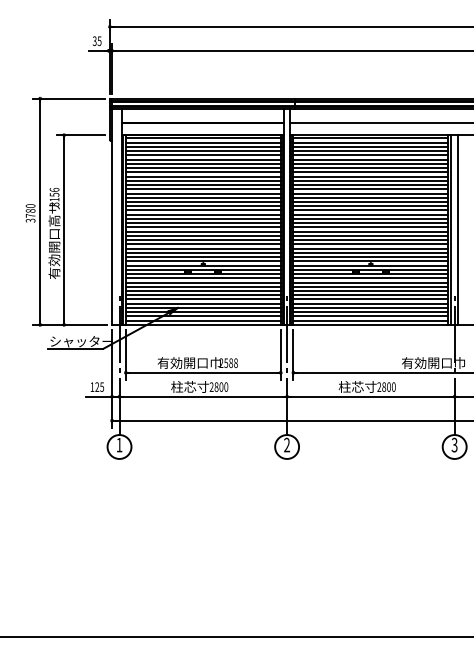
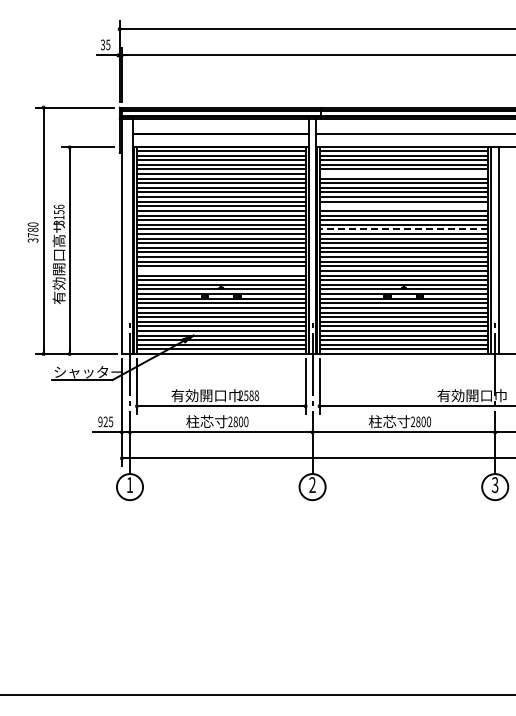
line: (370, 160) -> (403, 174), removed
line: (370, 189) -> (403, 206), removed
line: (370, 210) -> (403, 229), solid -> dashed
line: (202, 249) -> (220, 271), removed
text: (92, 386) -> (100, 421), 125 -> 925

